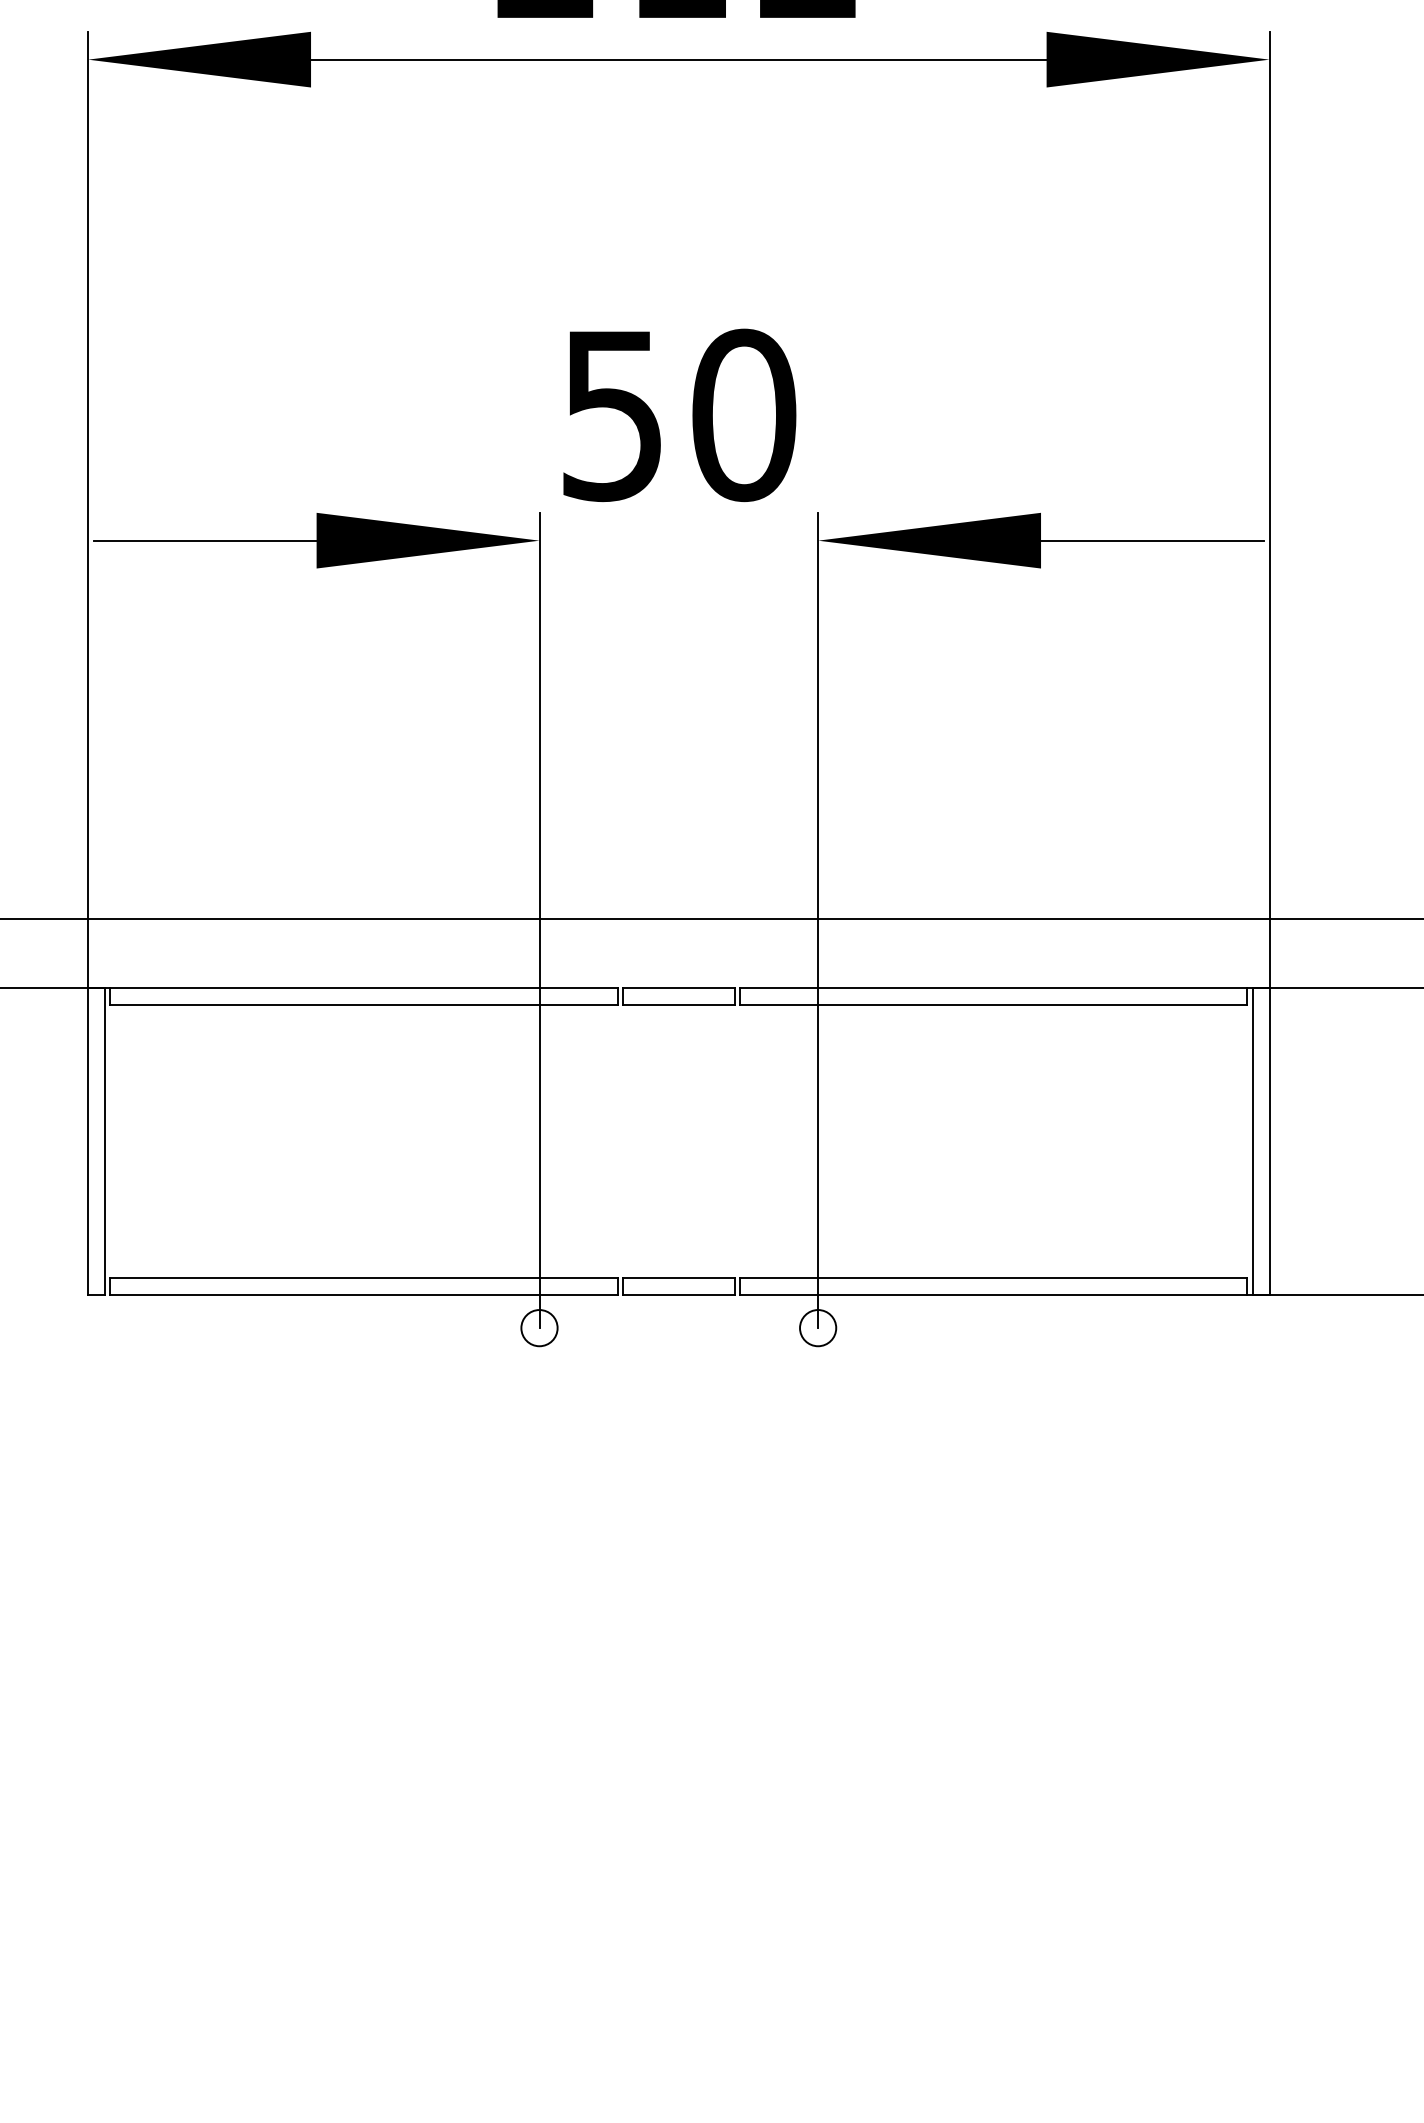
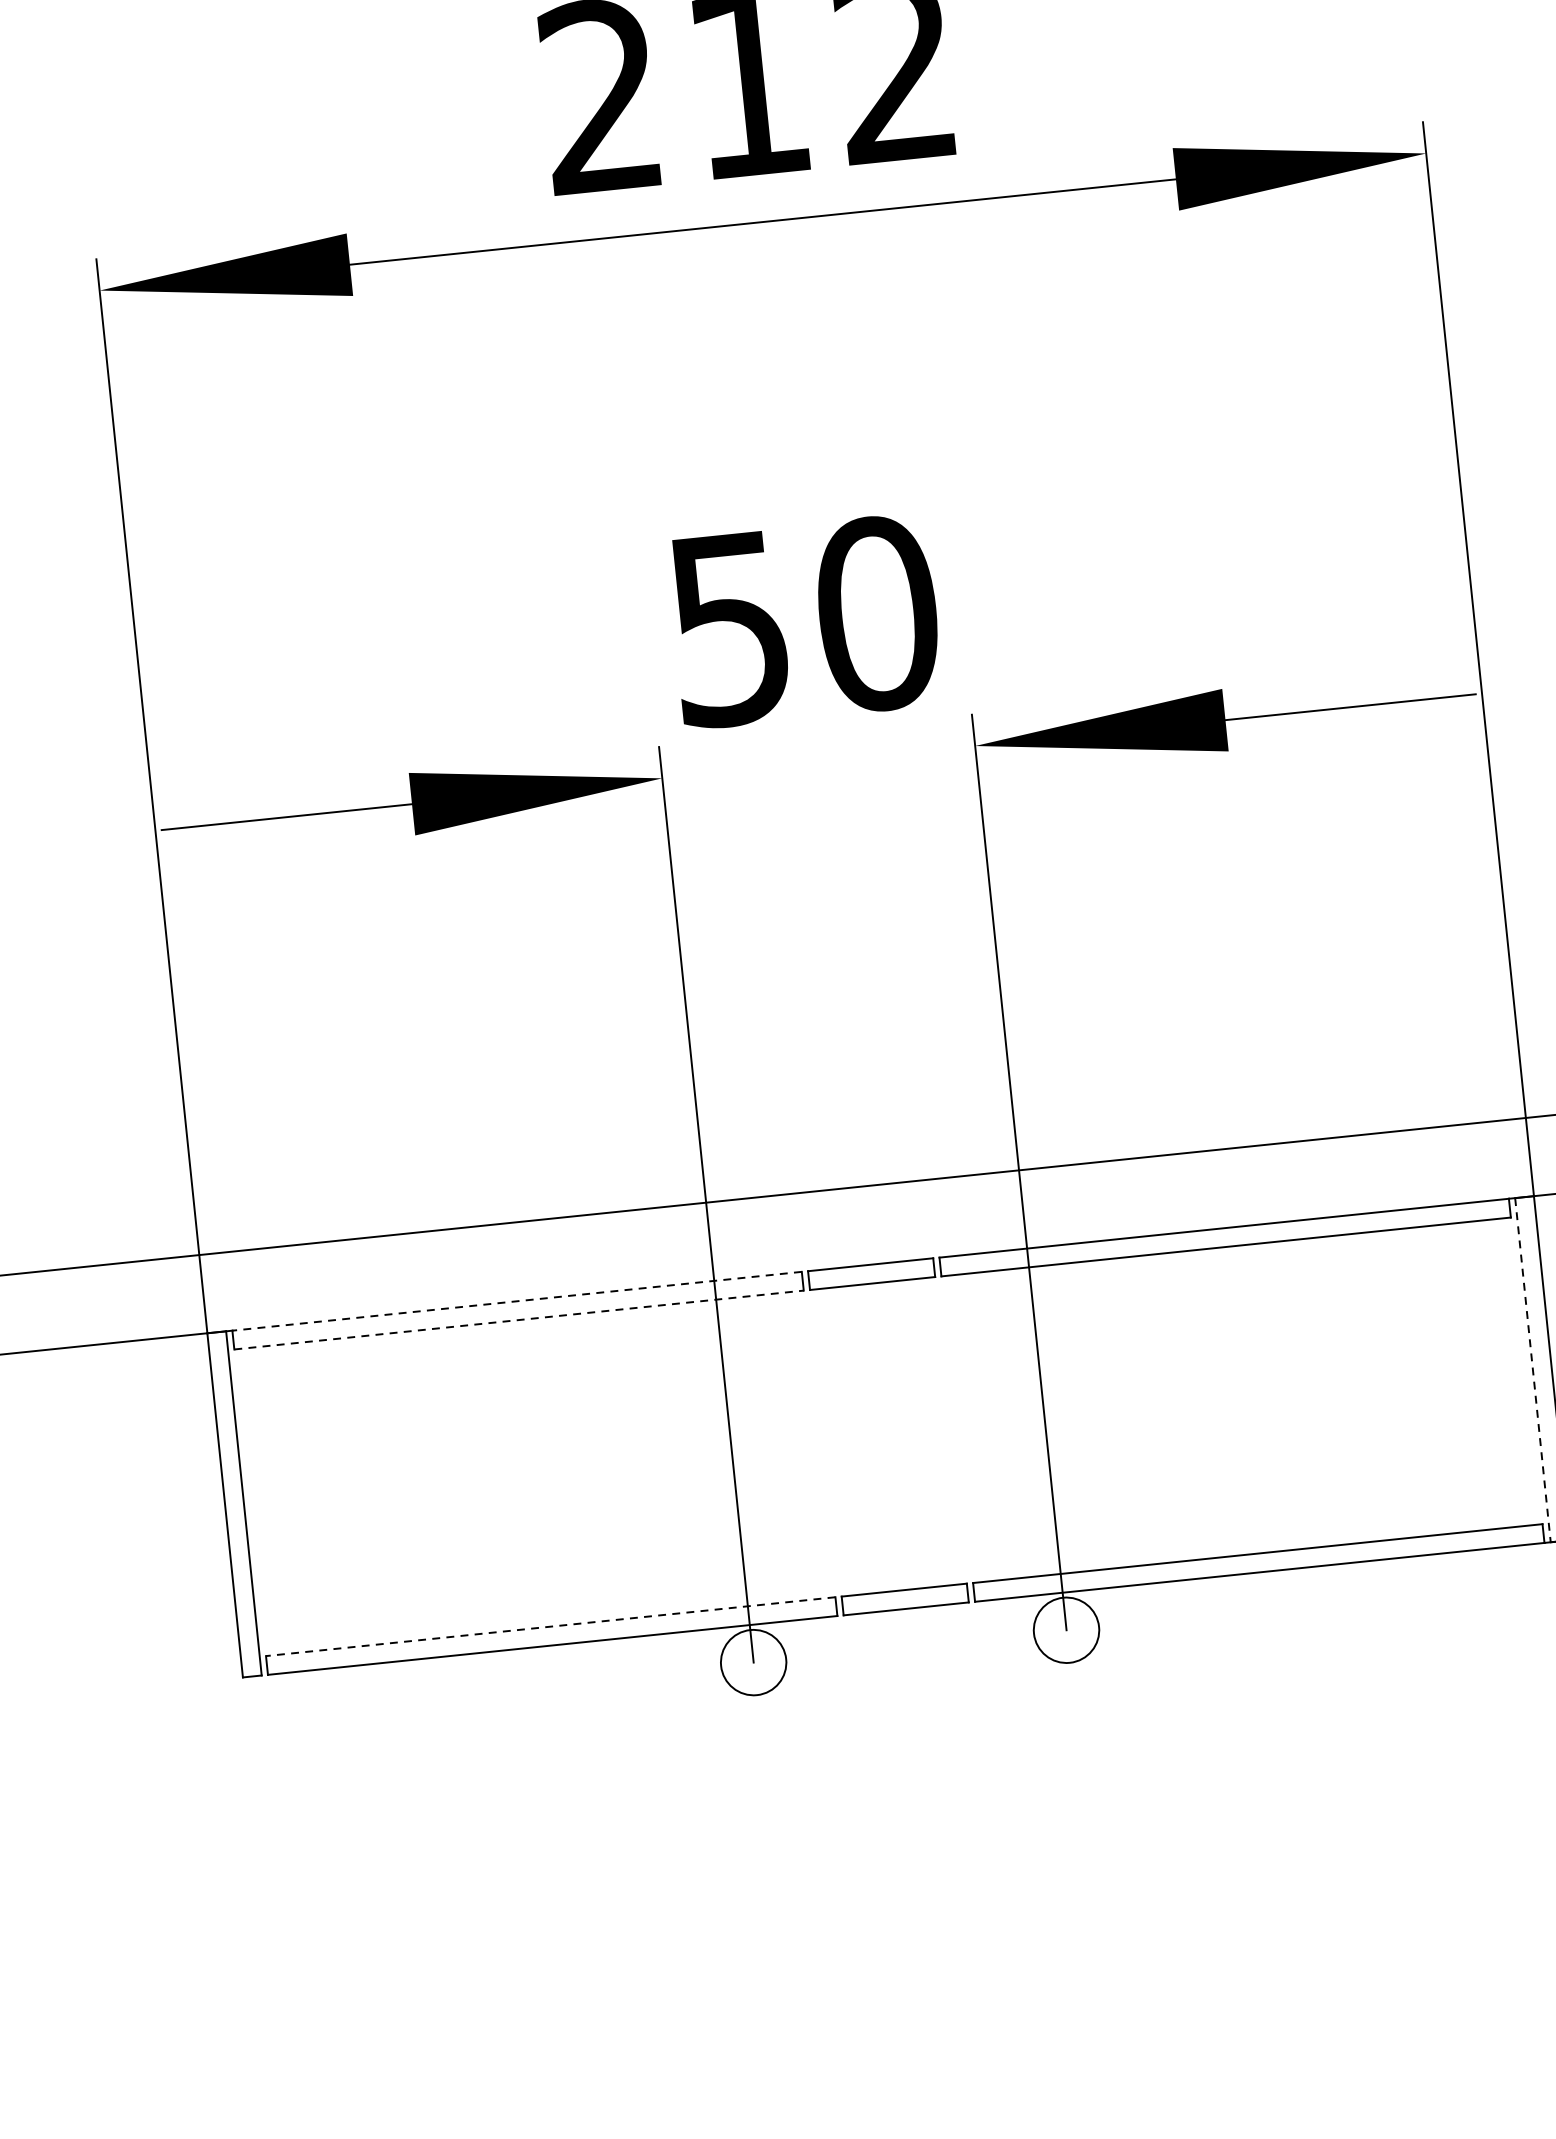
line: (363, 988) -> (516, 1301), solid -> dashed
line: (363, 1004) -> (518, 1319), solid -> dashed
line: (1252, 1141) -> (1532, 1370), solid -> dashed
line: (363, 1277) -> (550, 1626), solid -> dashed
circle: (539, 1328) -> (753, 1663), size x1.6
circle: (818, 1328) -> (1066, 1630), size x1.6

